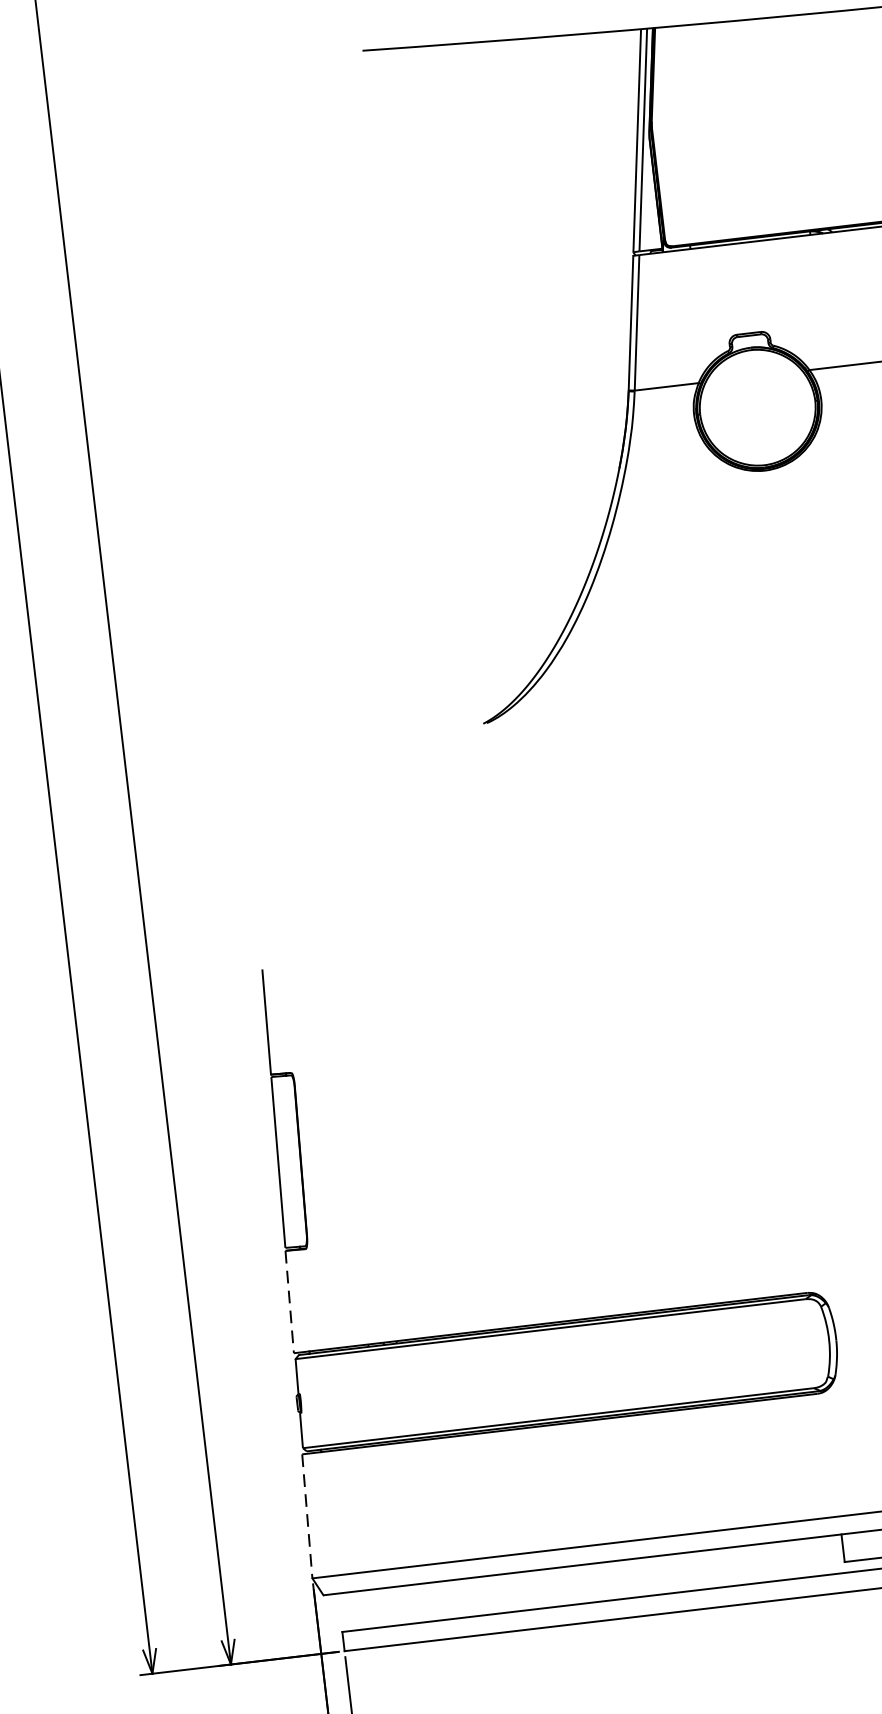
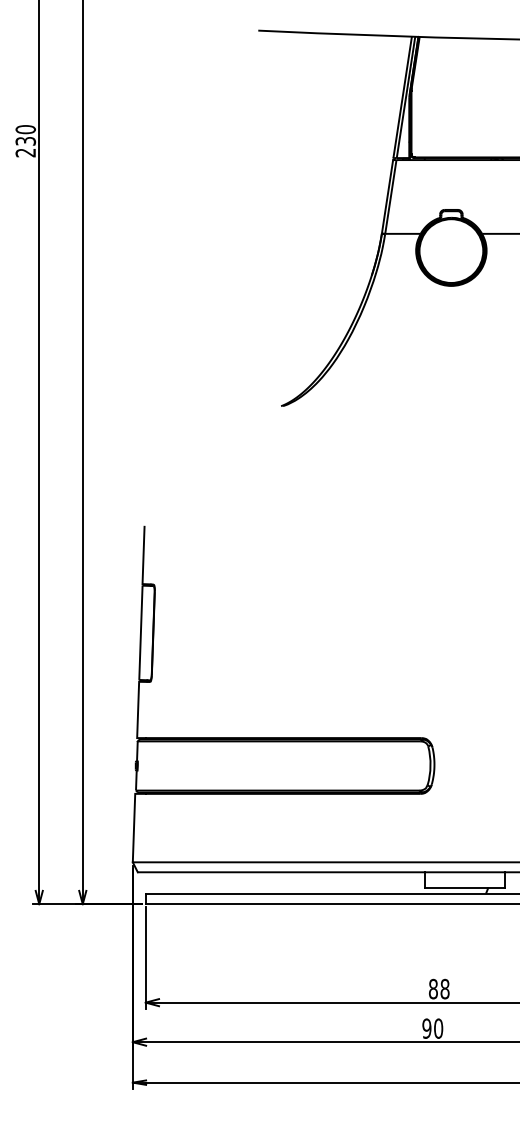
line: (290, 1303) -> (138, 710), dashed -> solid
line: (308, 1516) -> (134, 828), dashed -> solid

